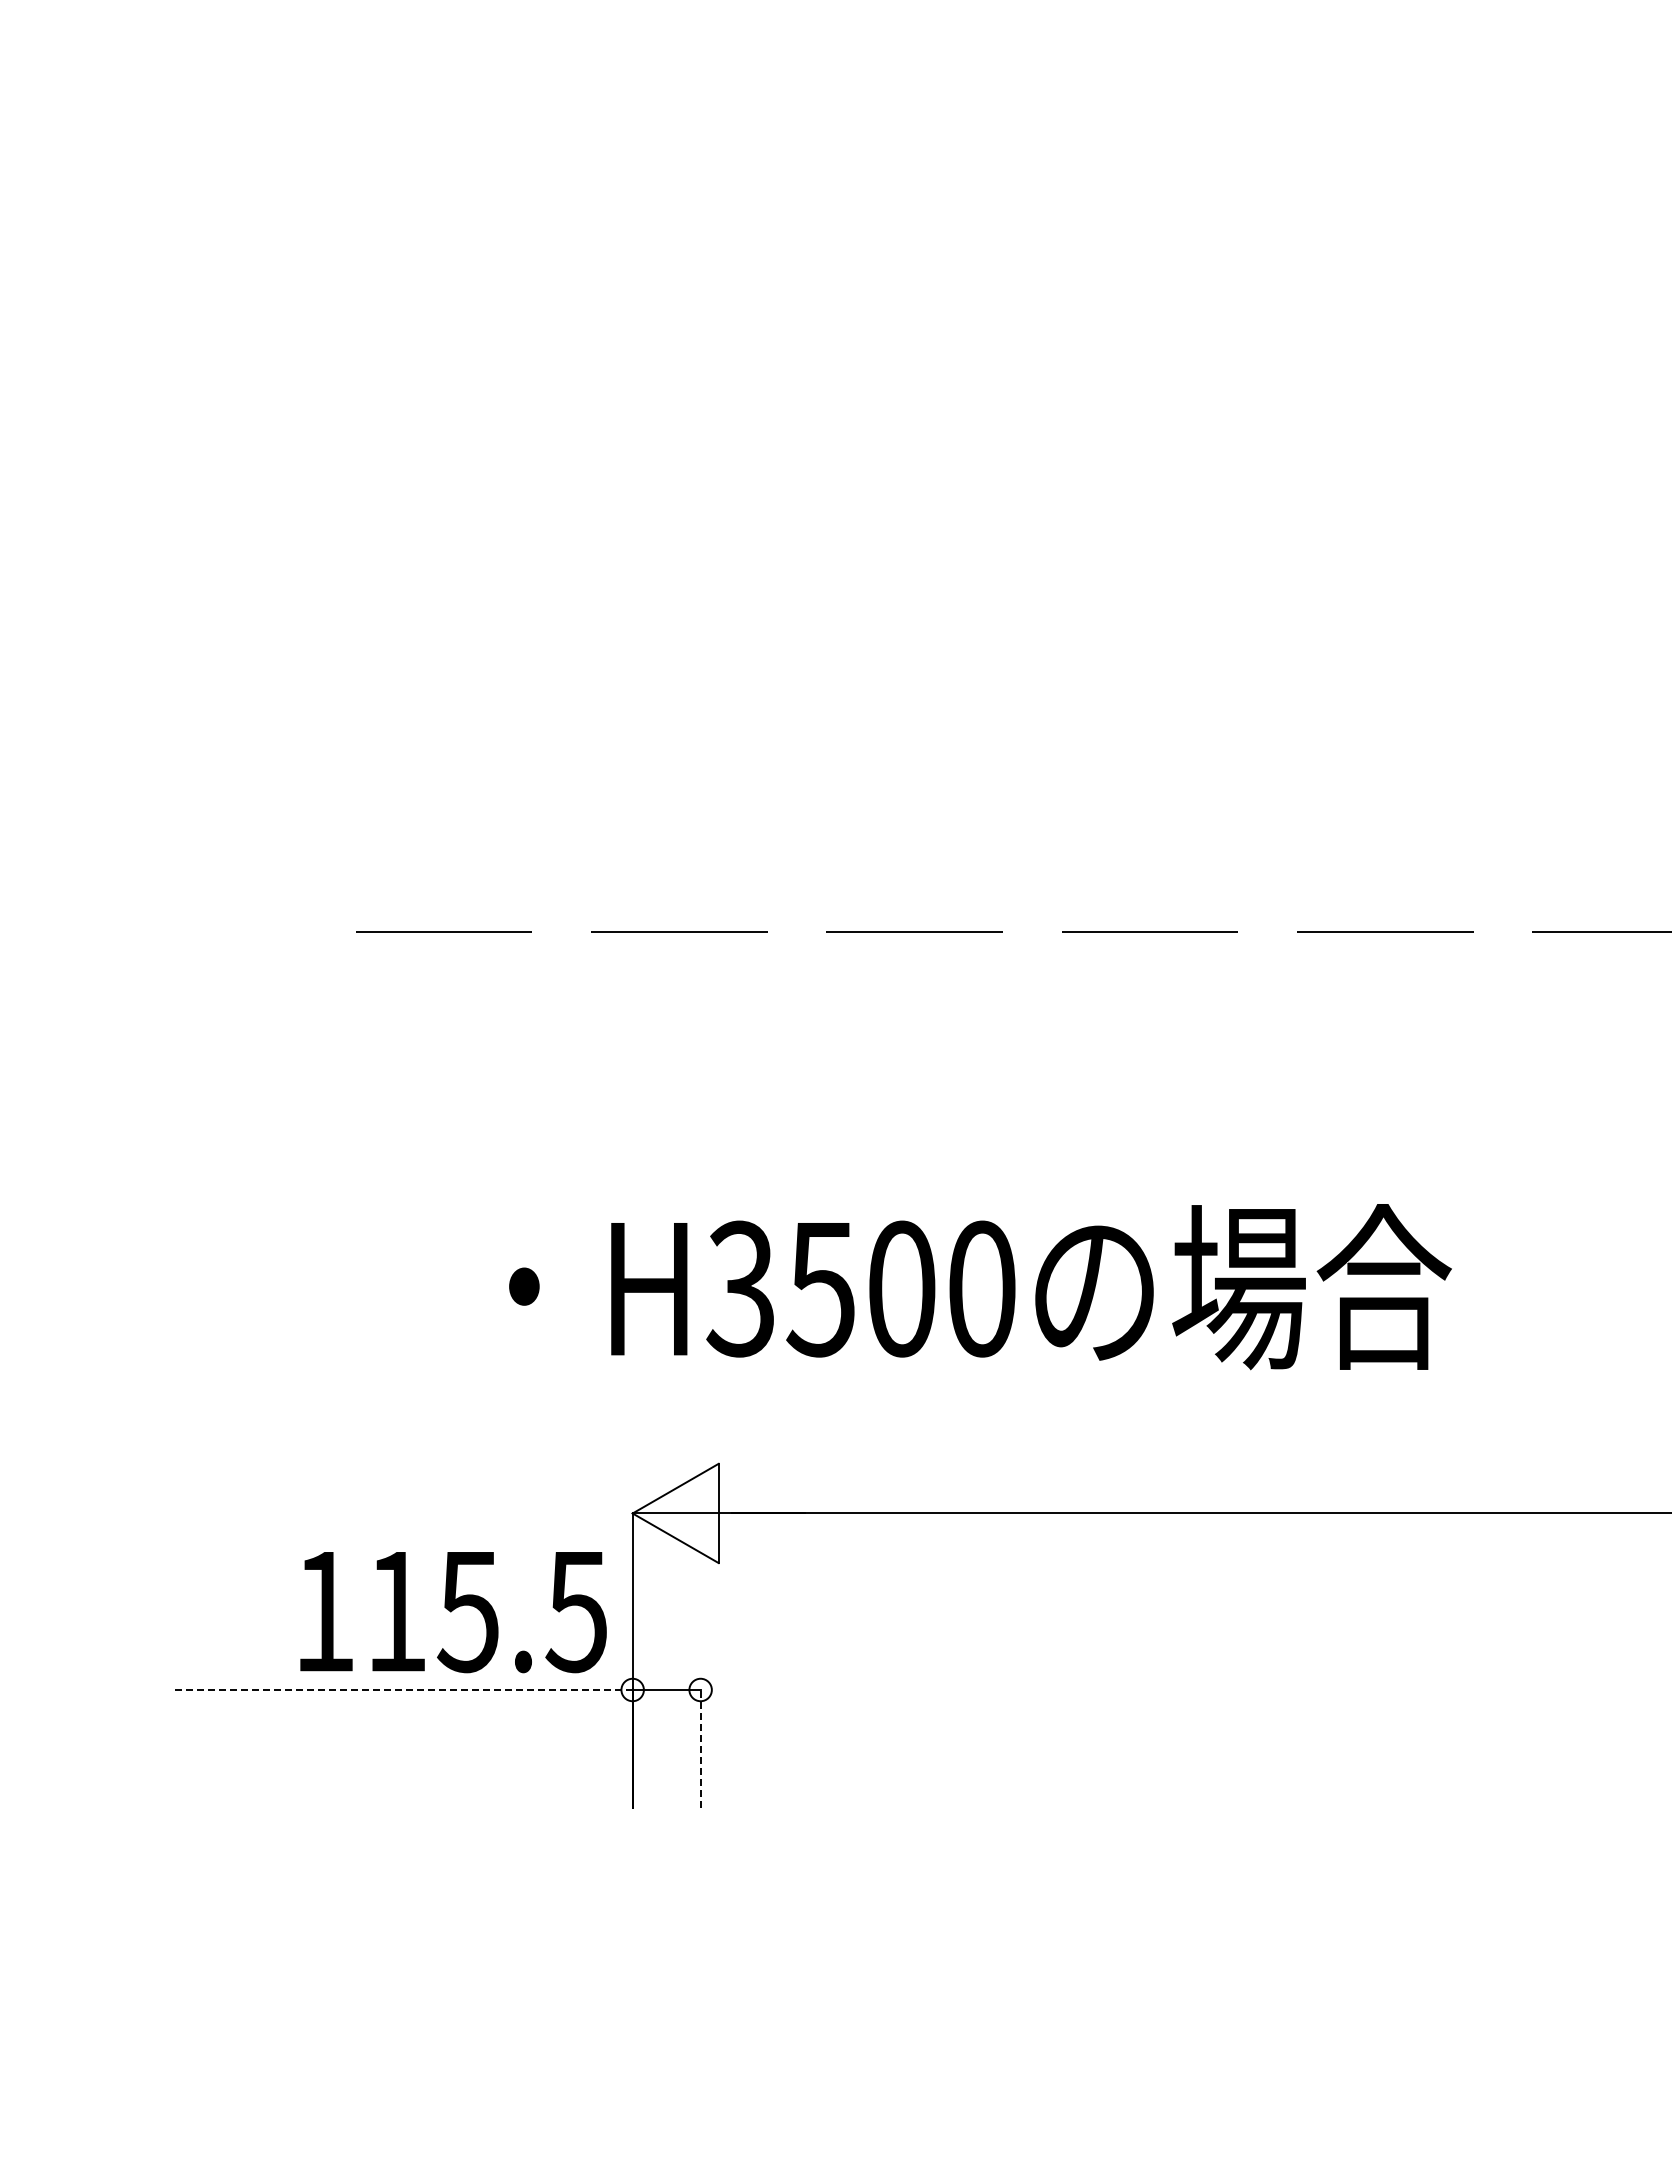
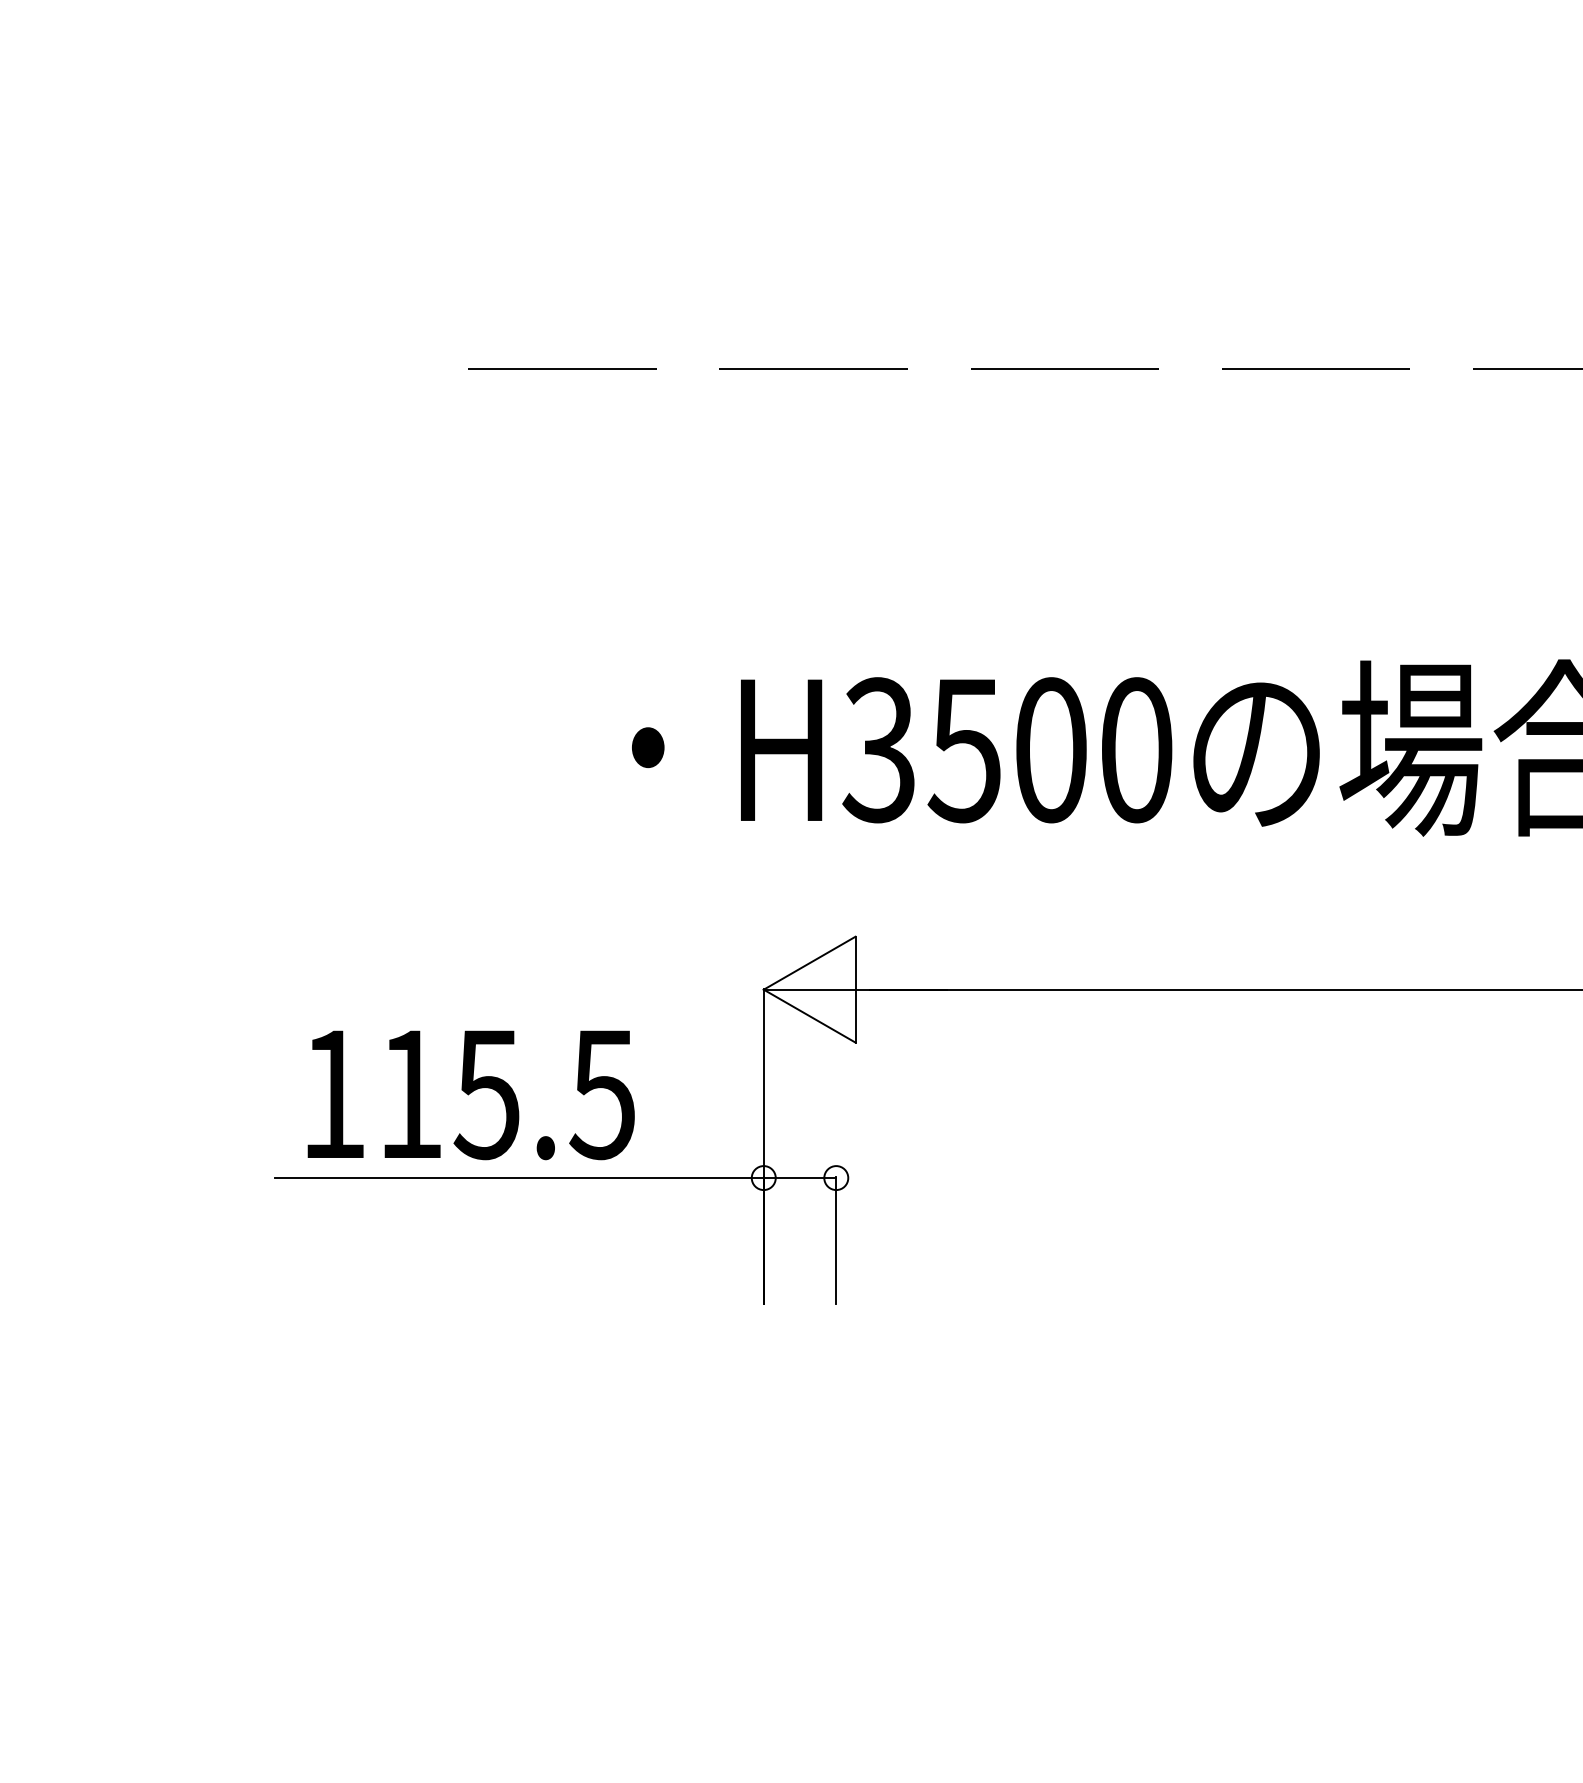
text: (453, 1612) -> (471, 1095), moved
line: (403, 1690) -> (519, 1178), dashed -> solid
line: (700, 1748) -> (836, 1240), dashed -> solid

